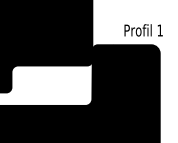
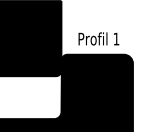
text: (143, 30) -> (98, 39), moved

